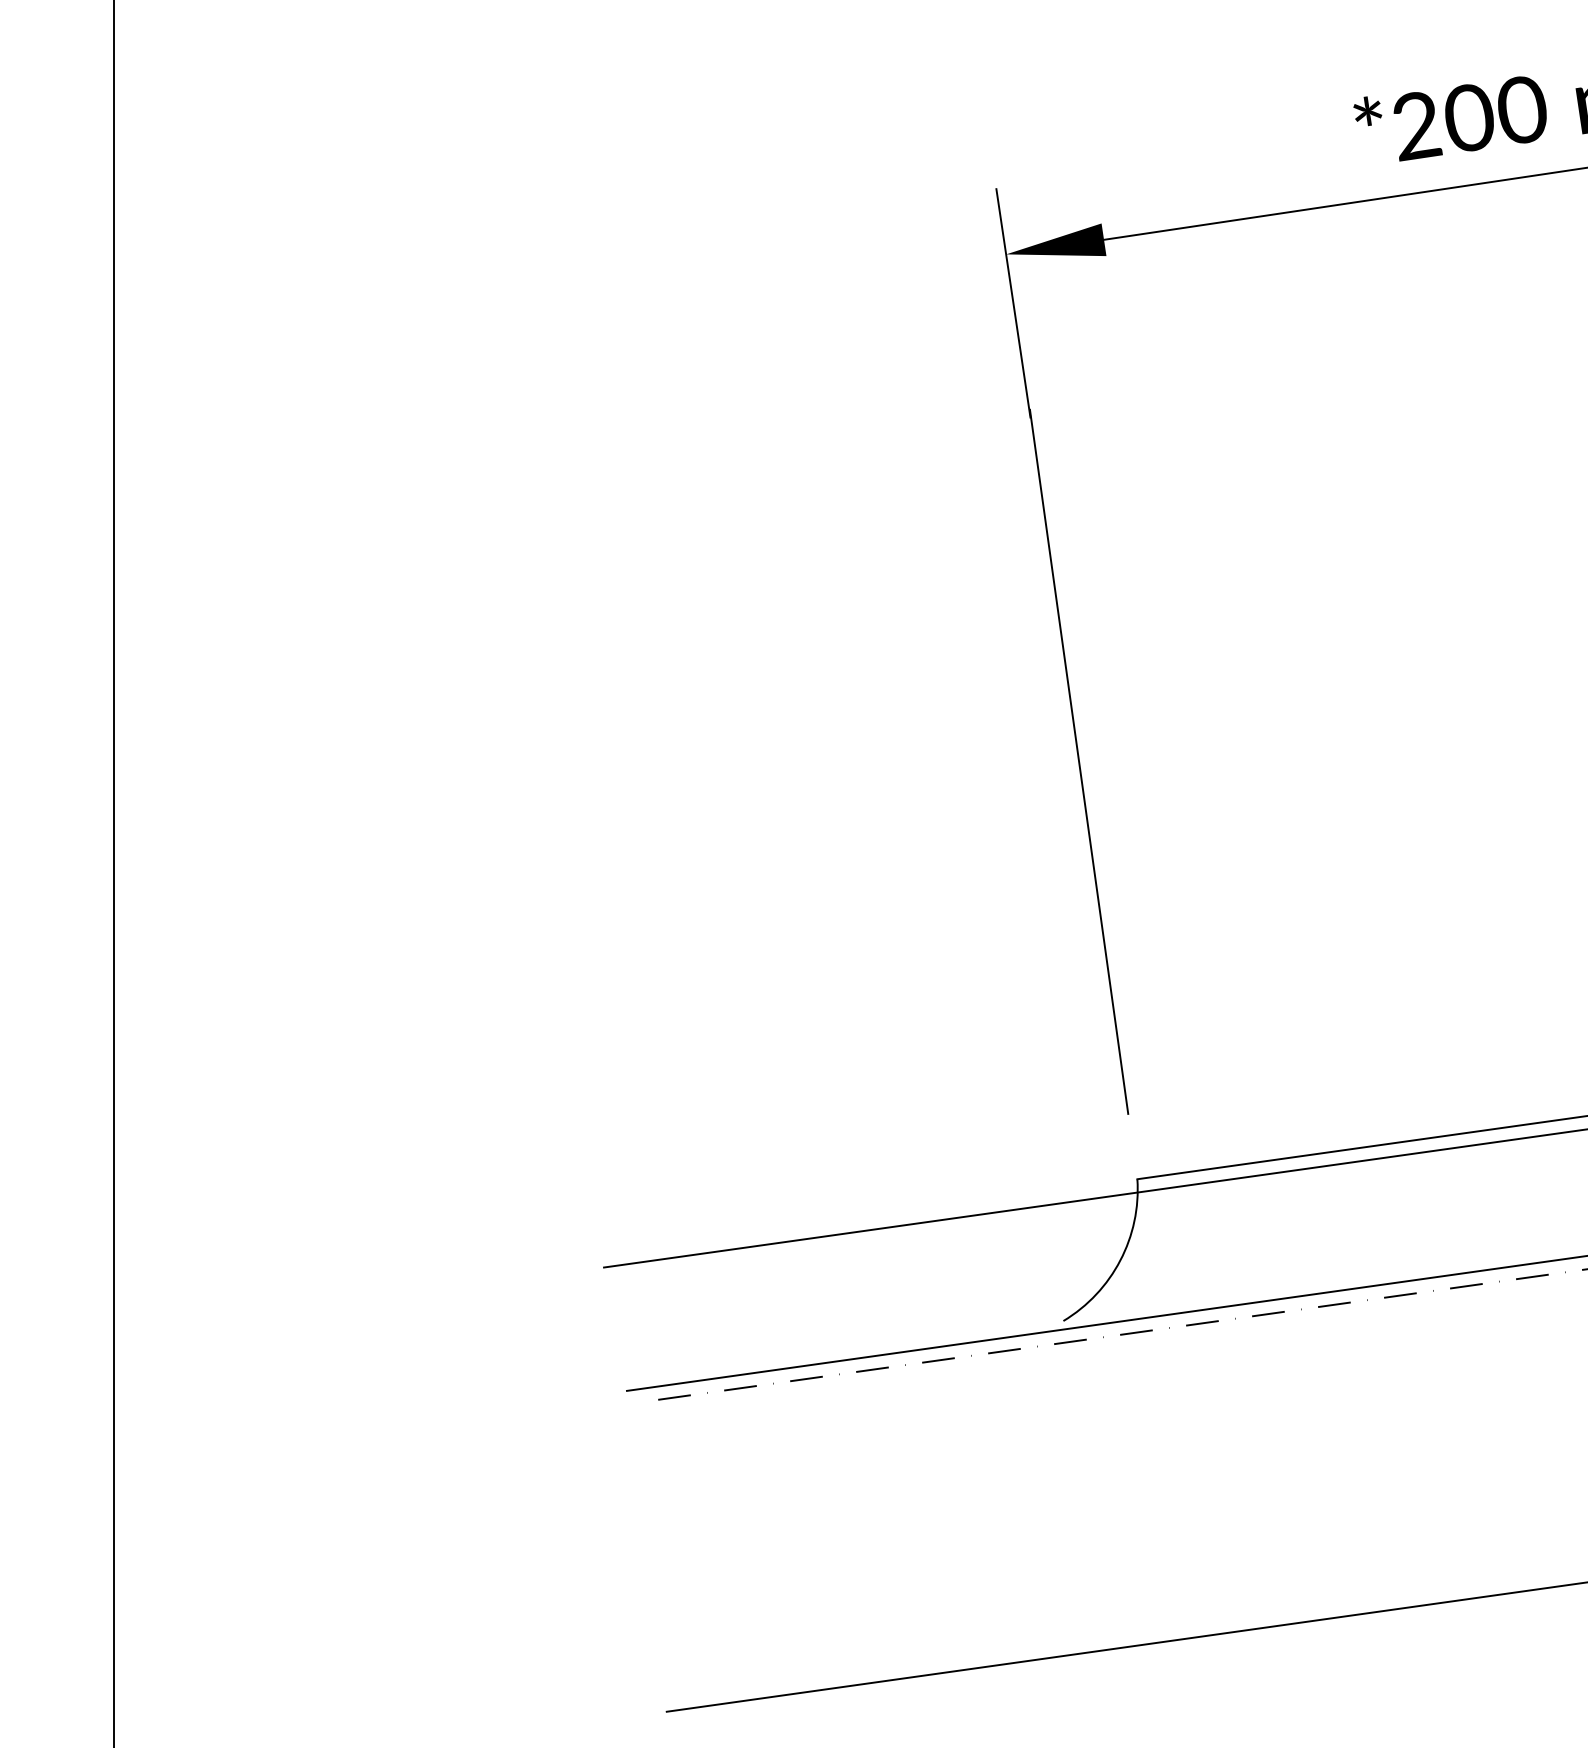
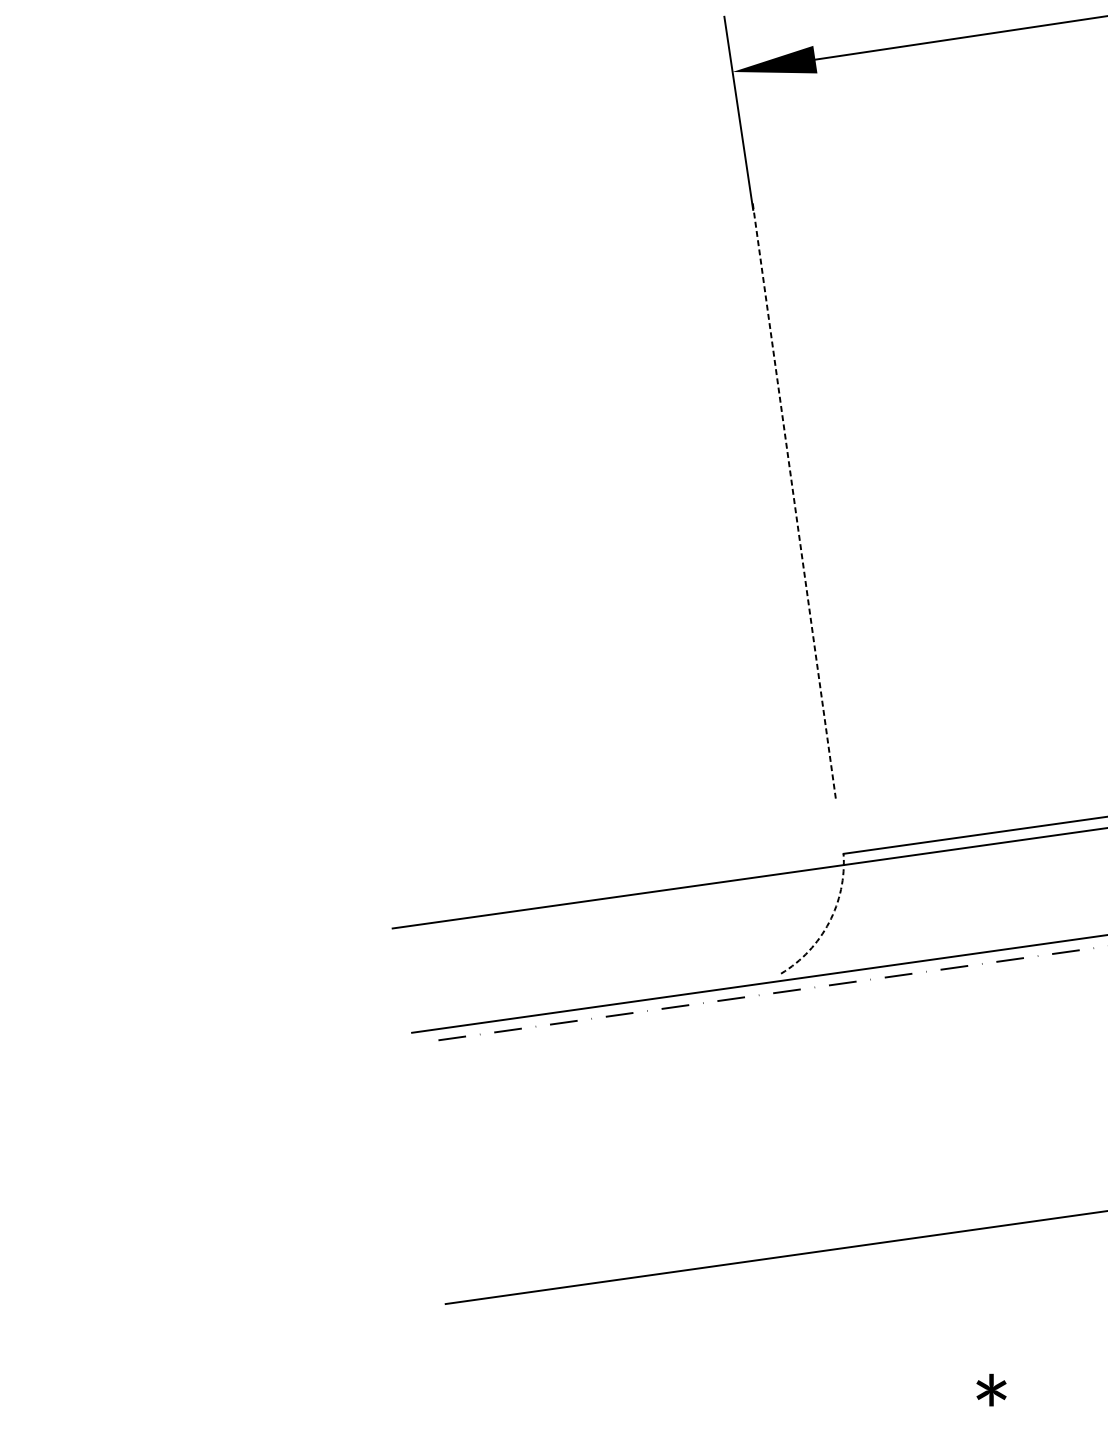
line: (1079, 762) -> (794, 501), solid -> dashed
arc: (1120, 1260) -> (829, 922), solid -> dashed

